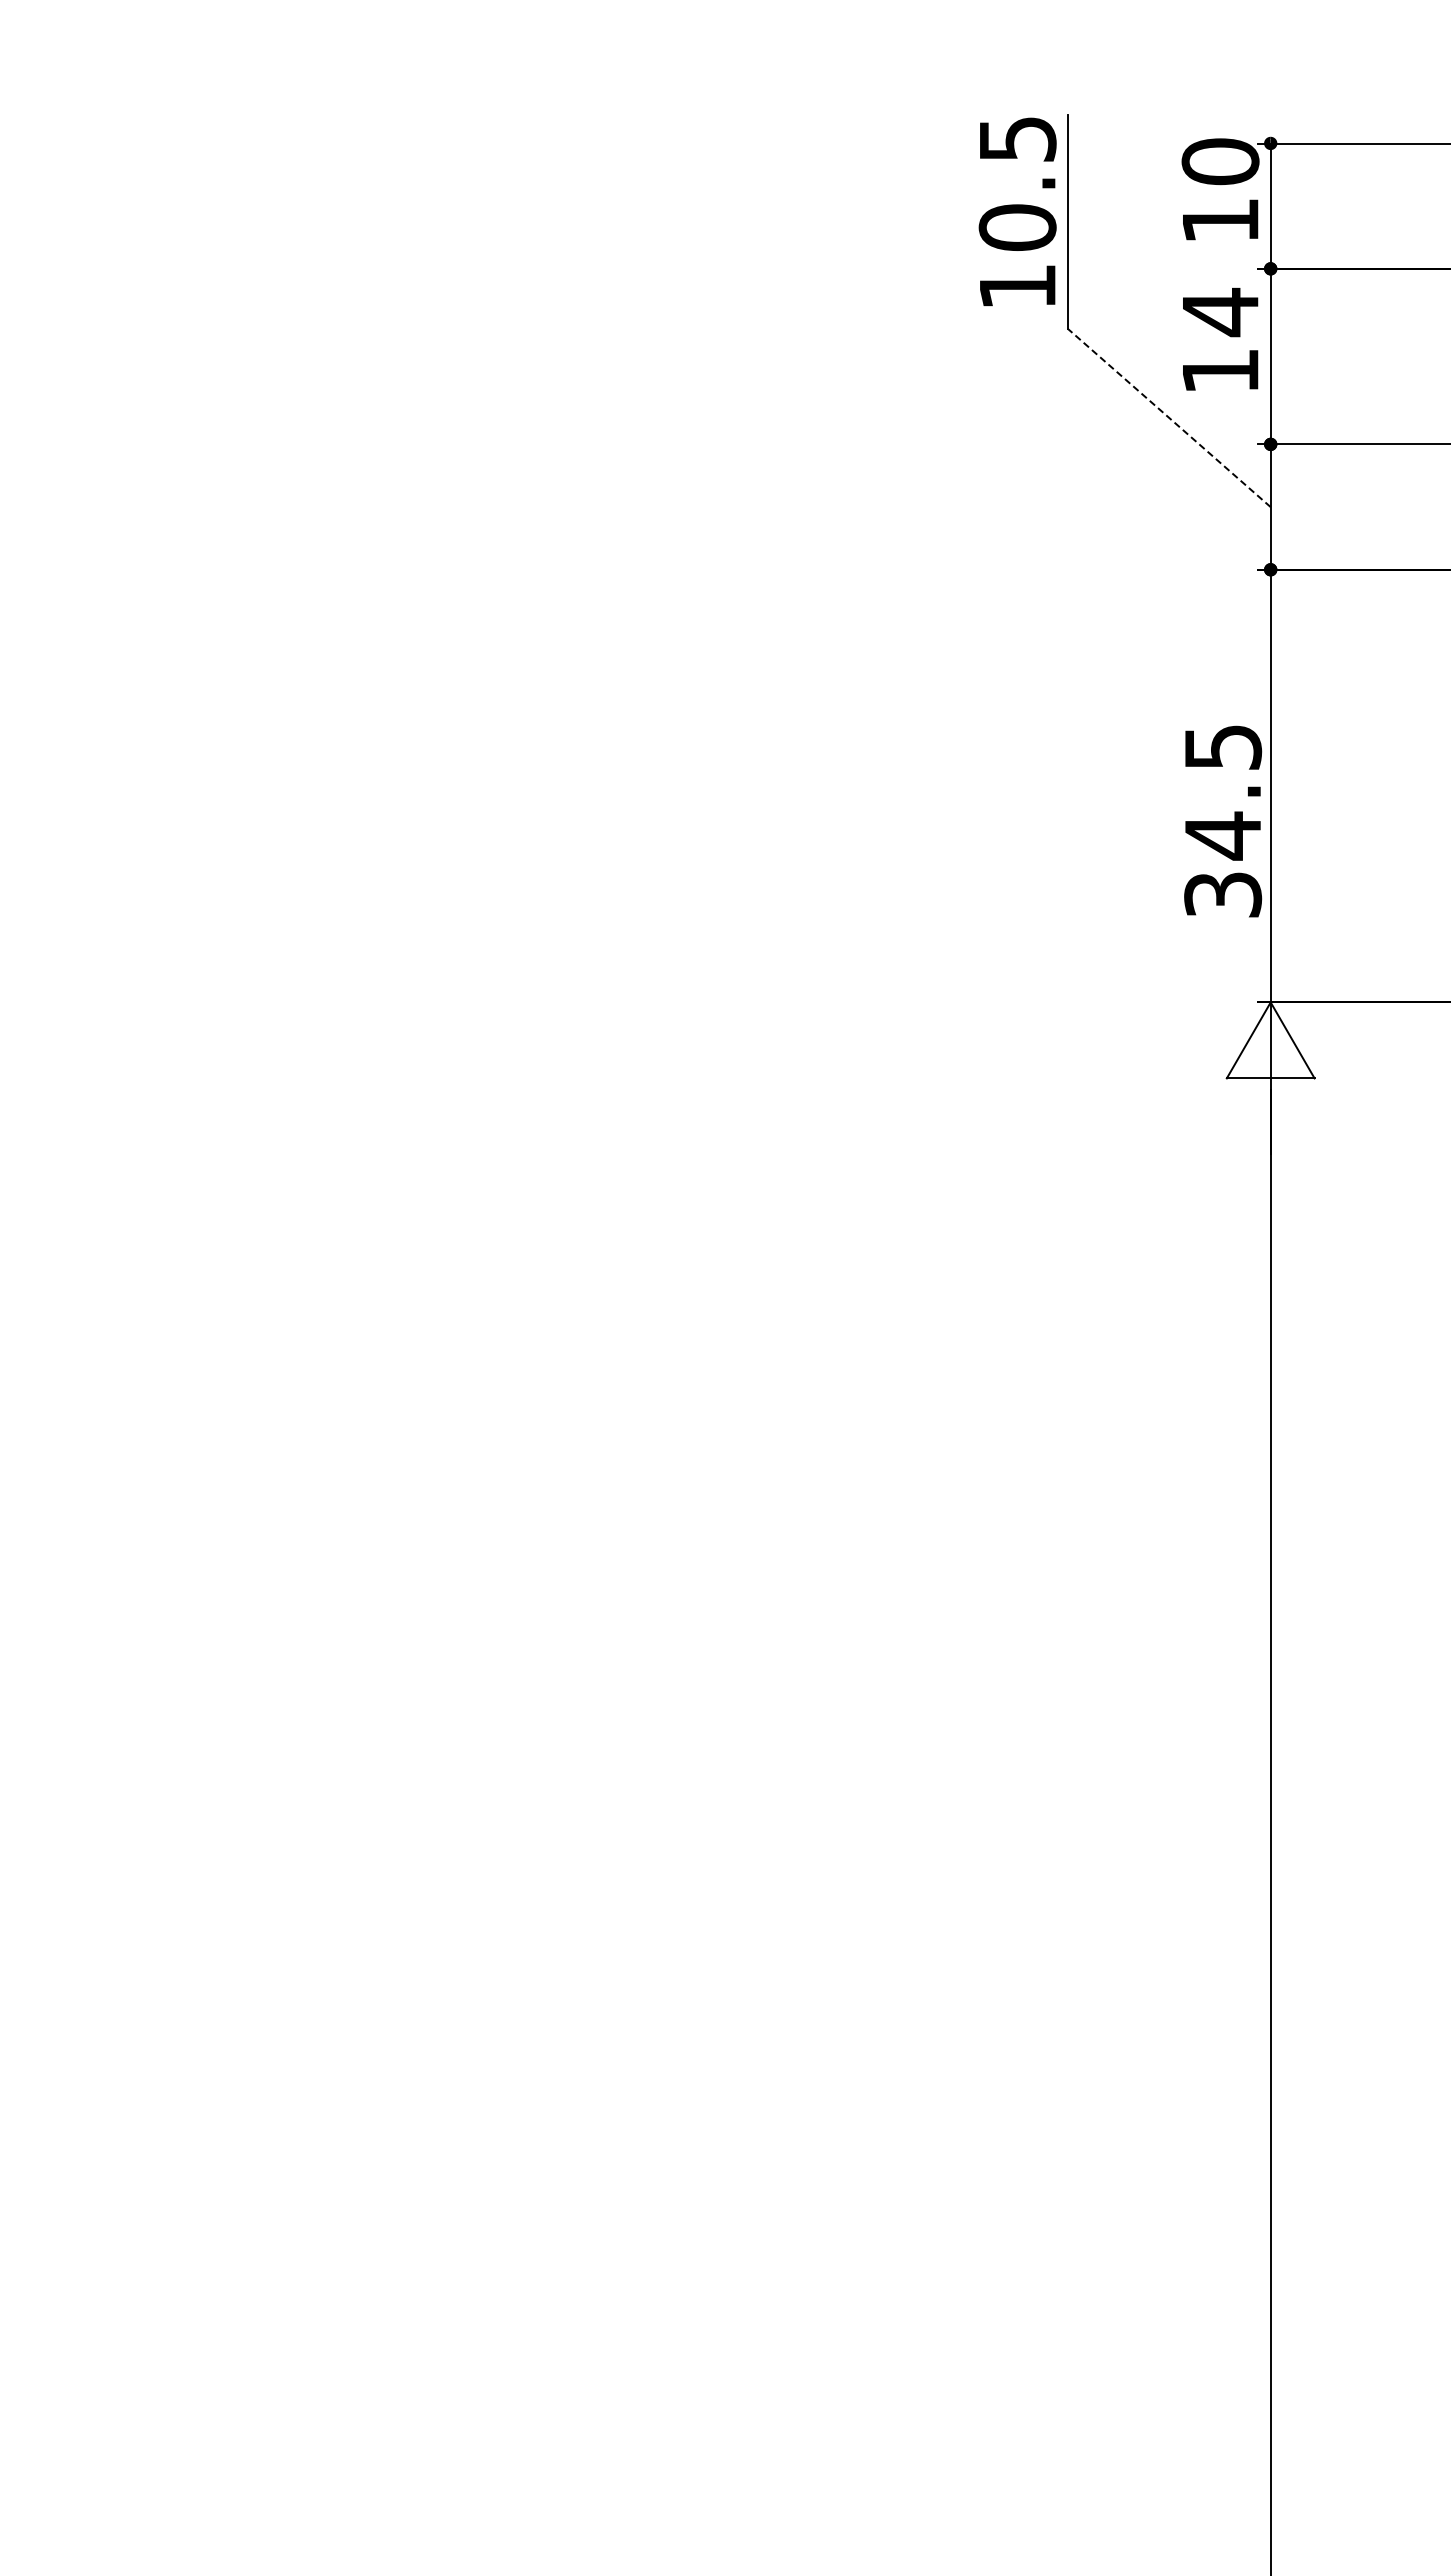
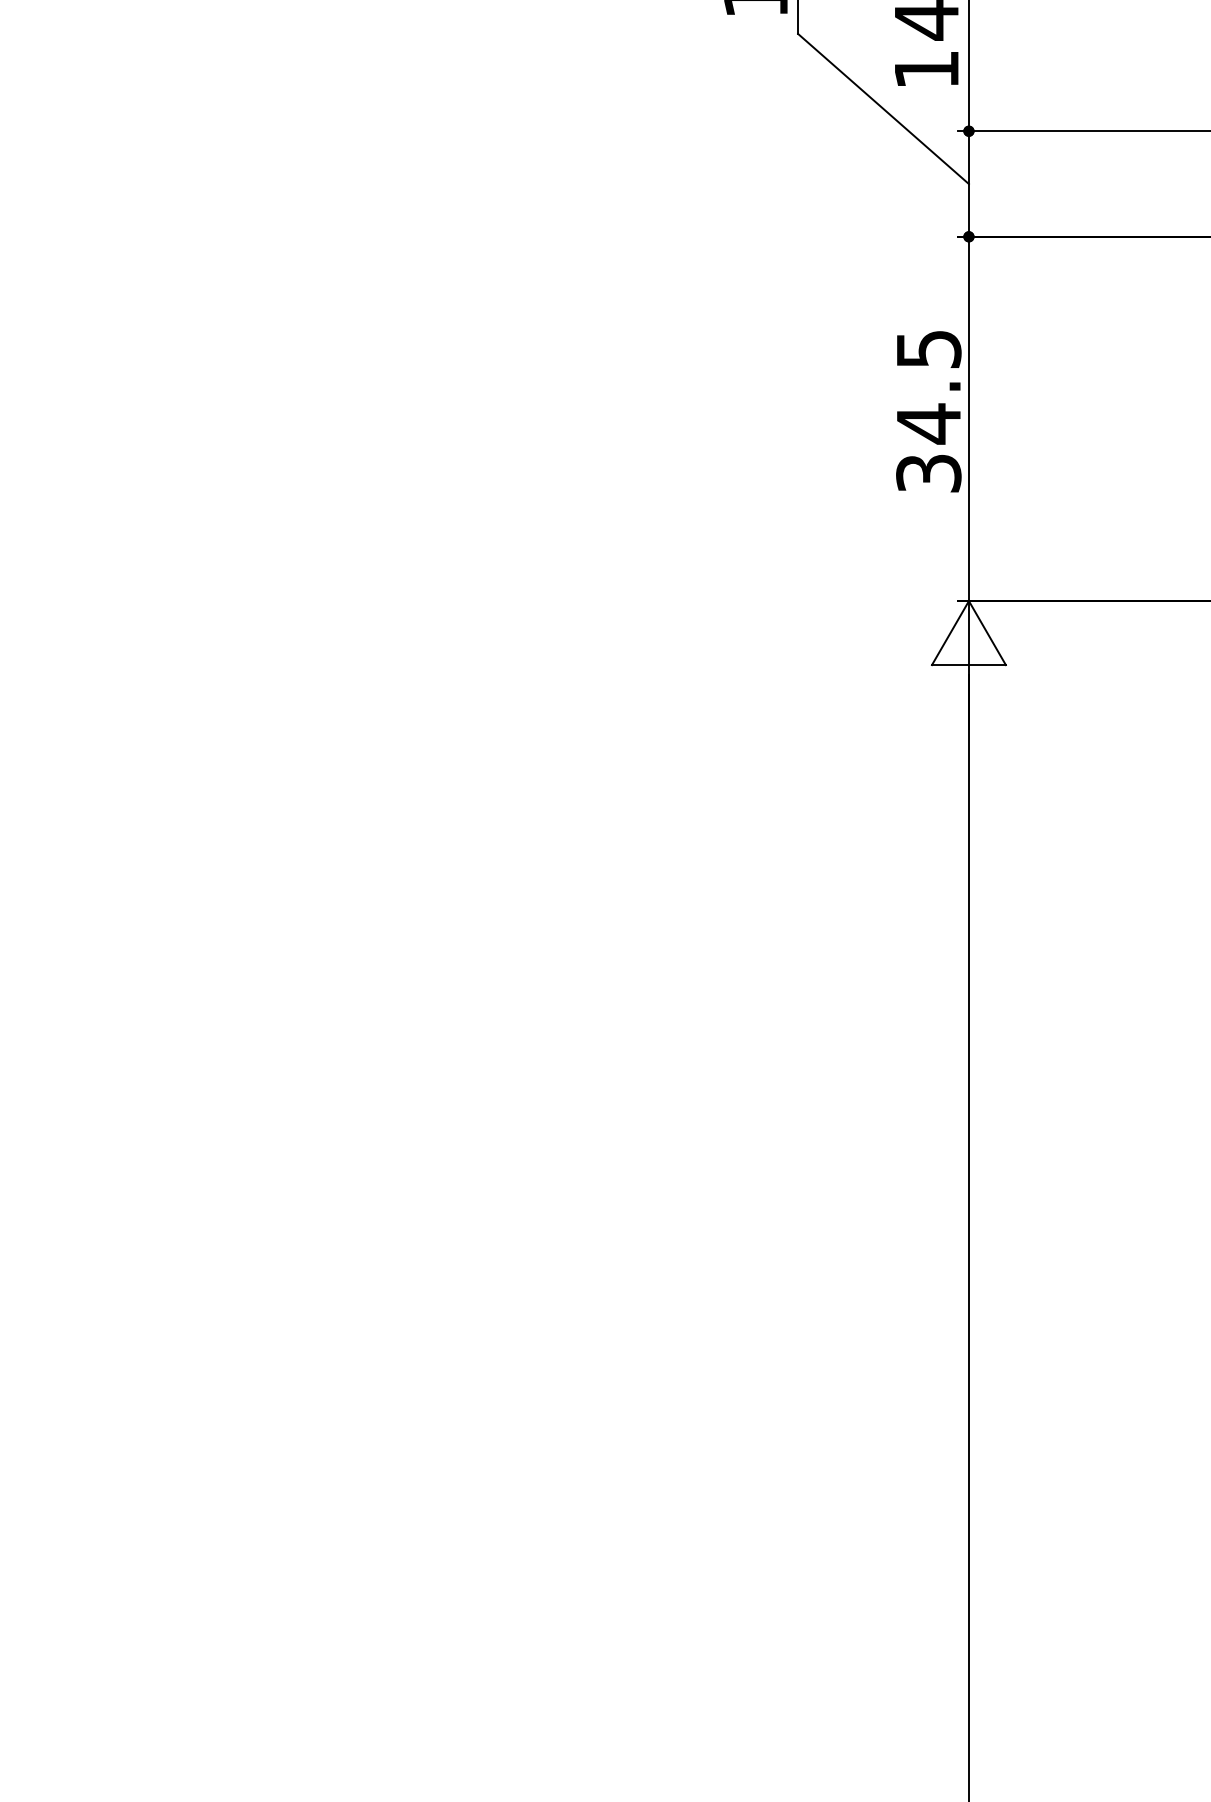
line: (1168, 417) -> (882, 108), dashed -> solid
text: (1223, 821) -> (929, 411), moved

